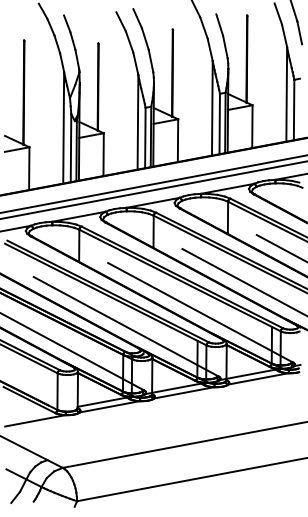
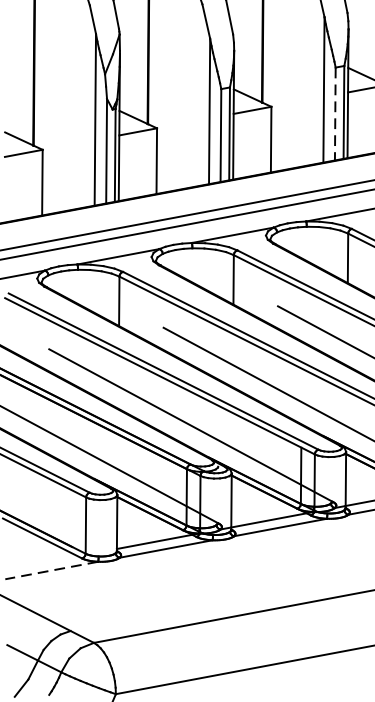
line: (219, 124) -> (334, 114), solid -> dashed
line: (35, 420) -> (51, 569), solid -> dashed

